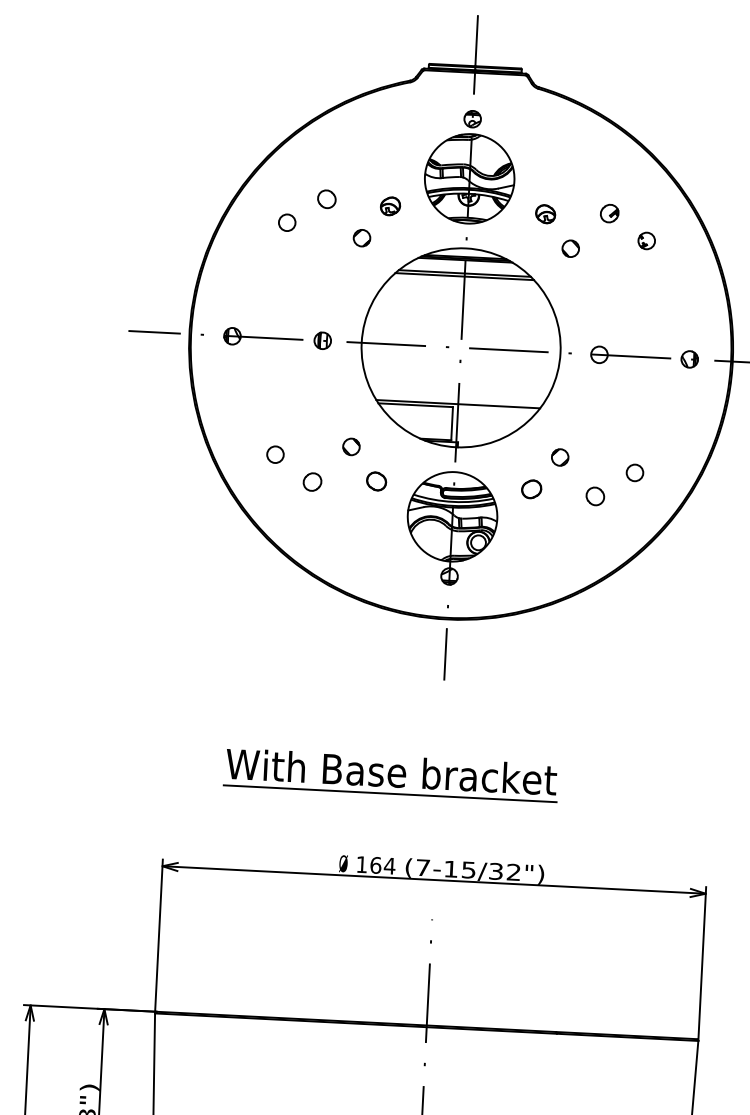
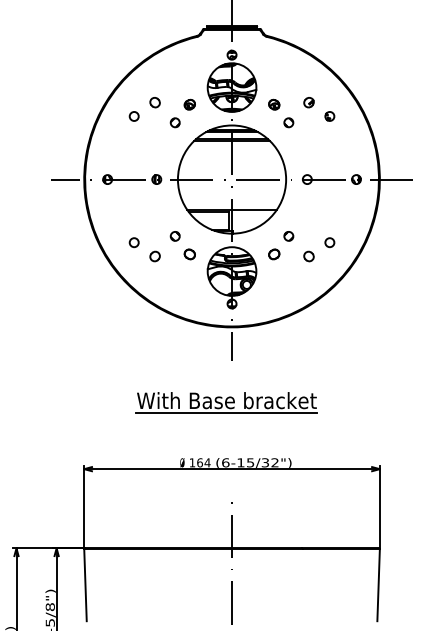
part: (390, 775) -> (226, 402), moved
text: (422, 867) -> (225, 462), (7-15/32") -> (6-15/32")

